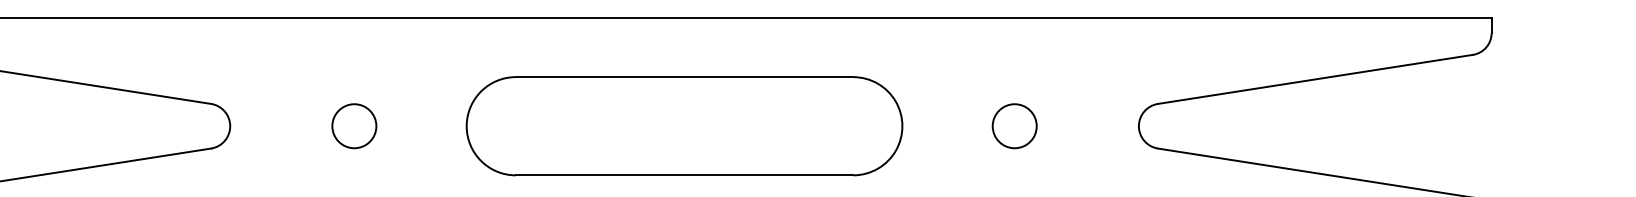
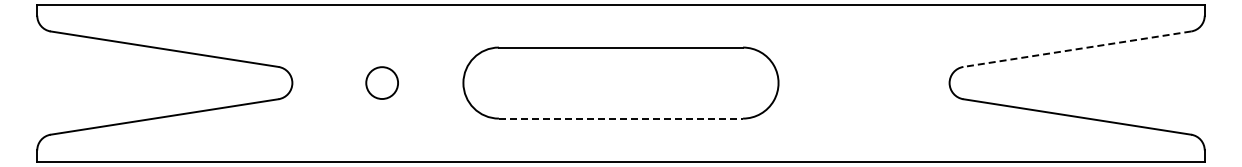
line: (1314, 79) -> (1076, 49), solid -> dashed
circle: (1014, 125) -> (859, 82), removed
line: (685, 175) -> (621, 118), solid -> dashed

